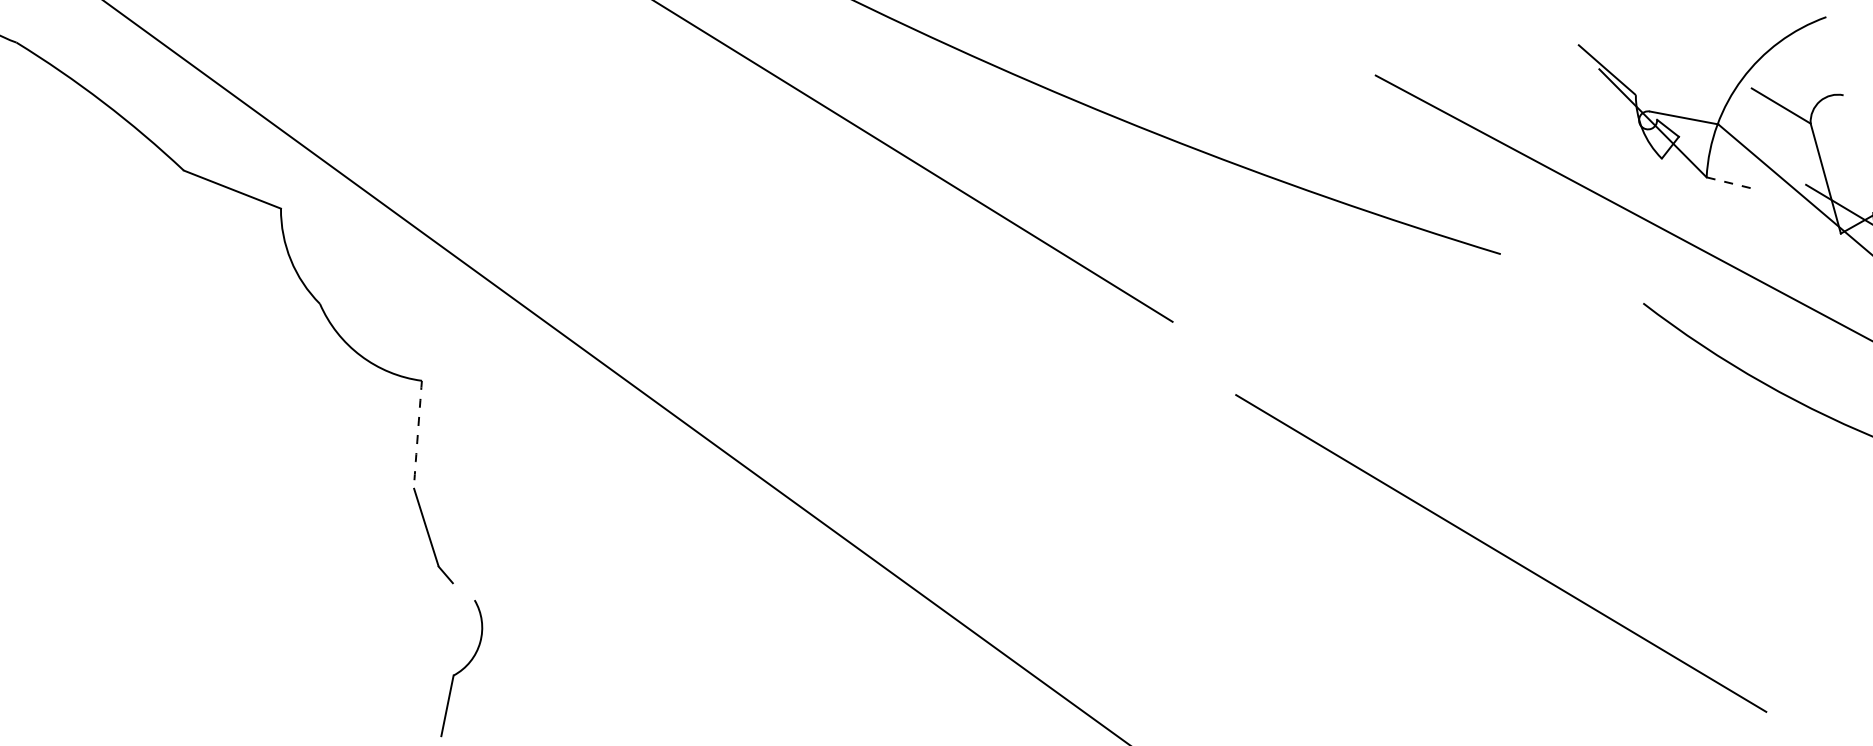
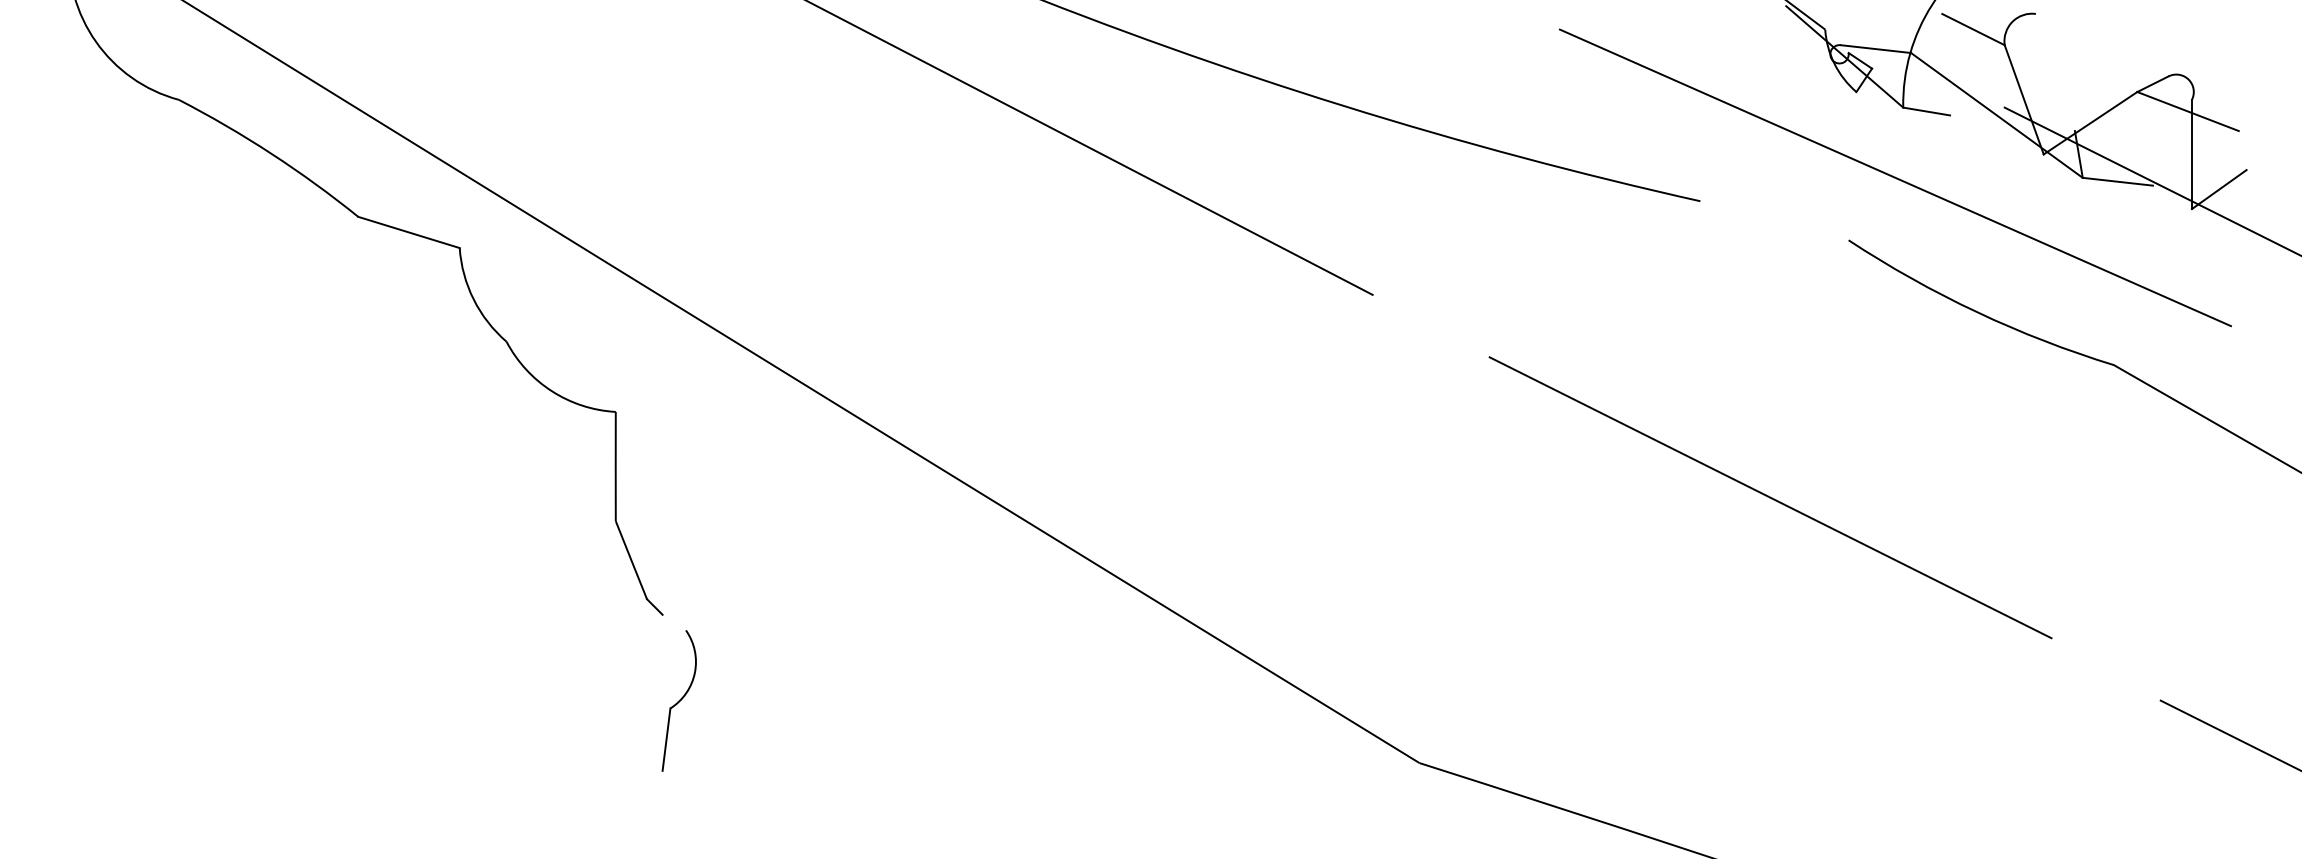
line: (1729, 182) -> (1926, 111), dashed -> solid
arc: (417, 434) -> (615, 466), dashed -> solid
line: (1501, 553) -> (1770, 497), moved

